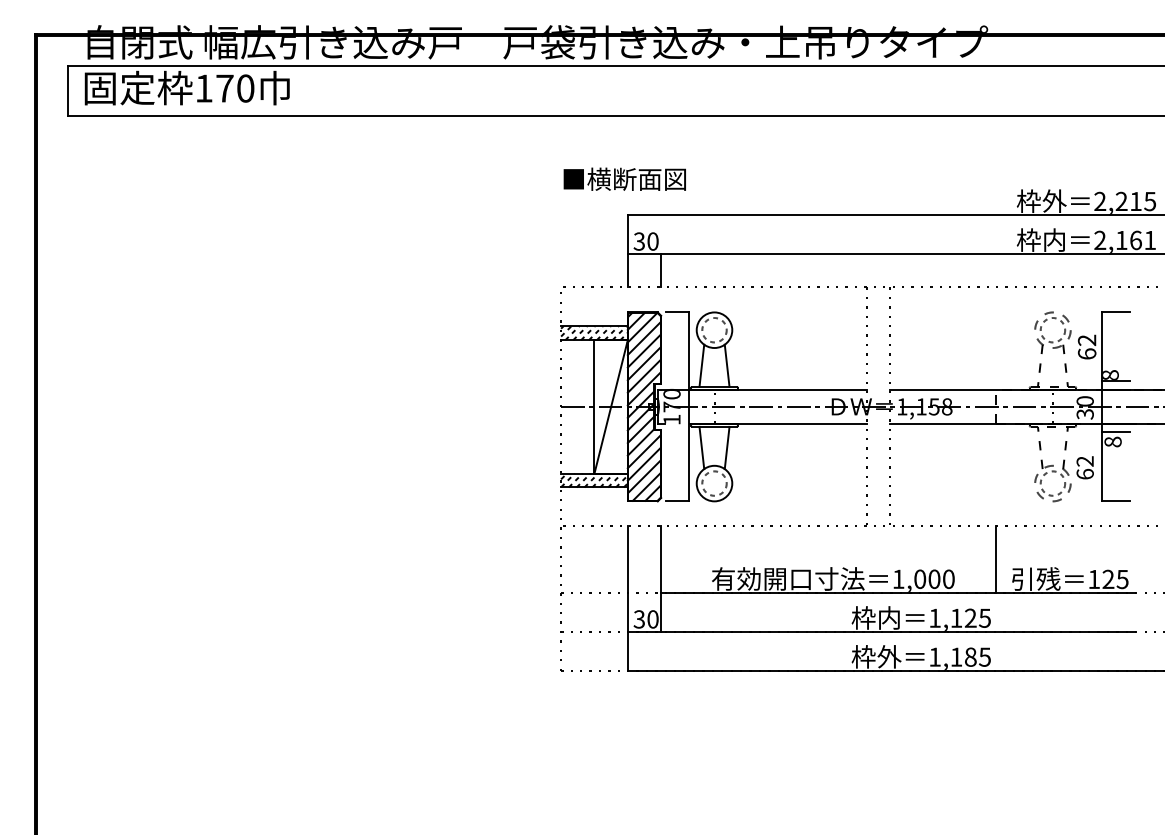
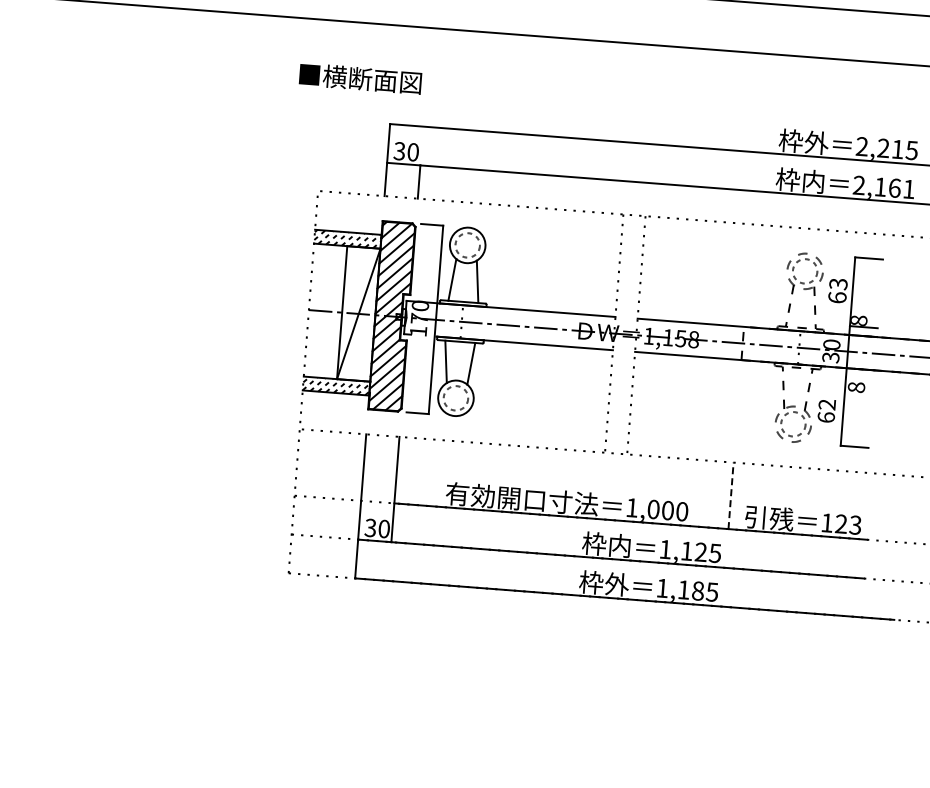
text: (624, 178) -> (360, 77), moved
text: (1087, 340) -> (838, 284), 62 -> 63
line: (1115, 432) -> (859, 378), removed
line: (996, 559) -> (731, 495), solid -> dashed
text: (1122, 578) -> (855, 524), 125 -> 123

